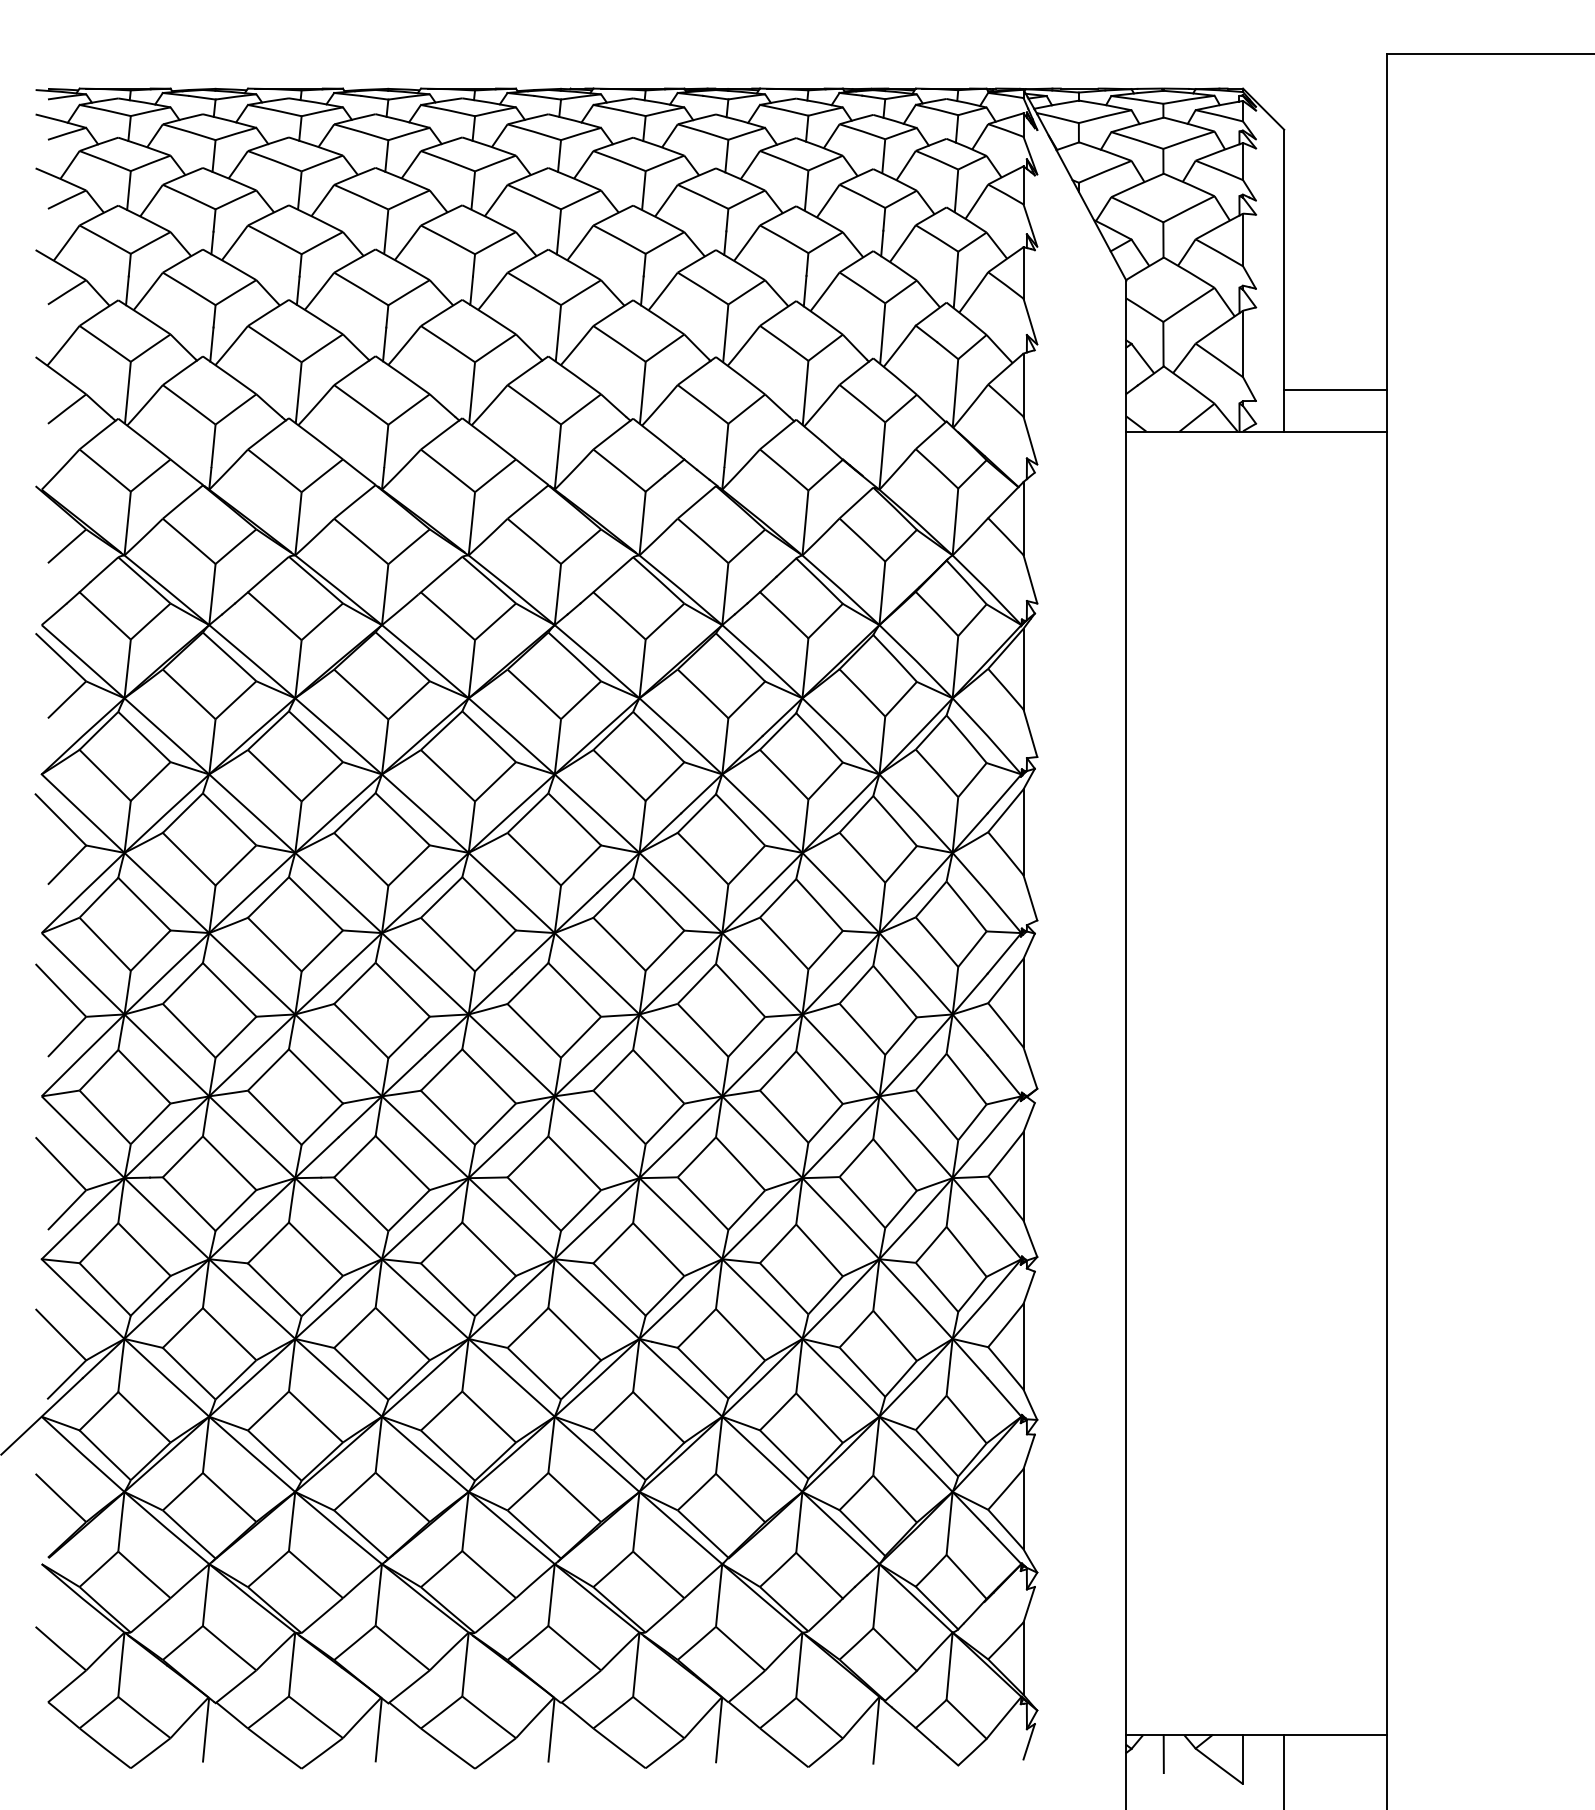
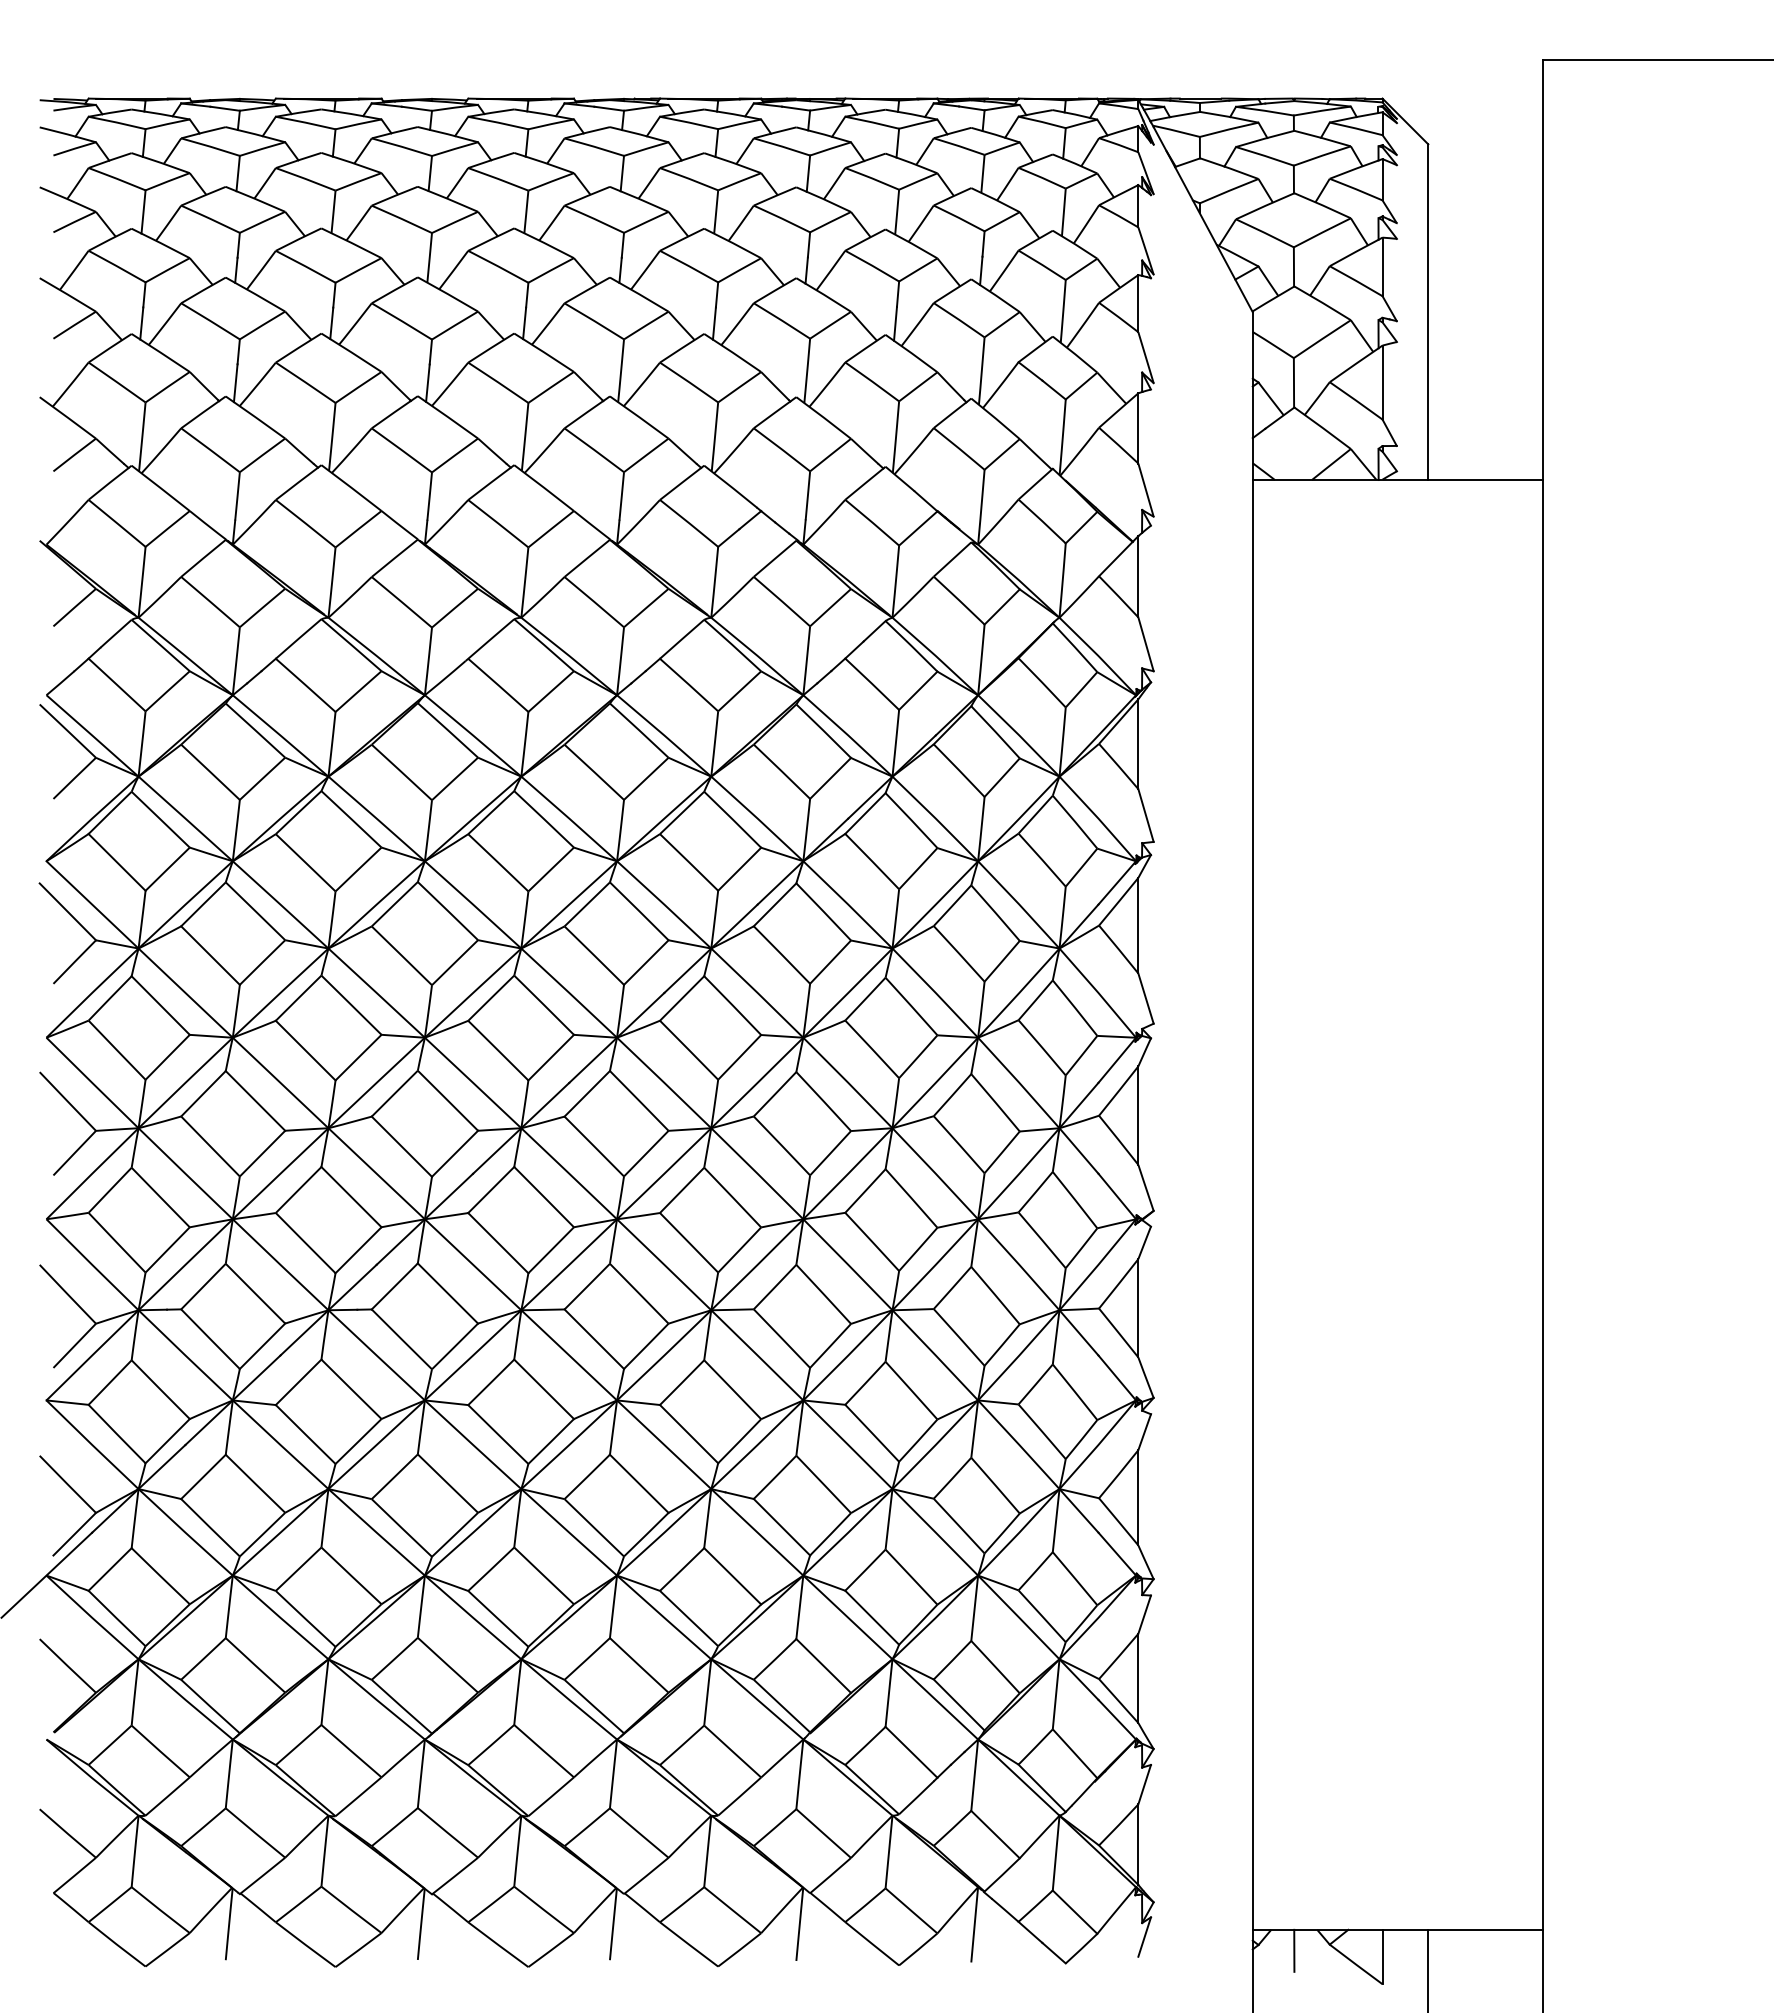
line: (1335, 390) -> (1485, 434), removed

